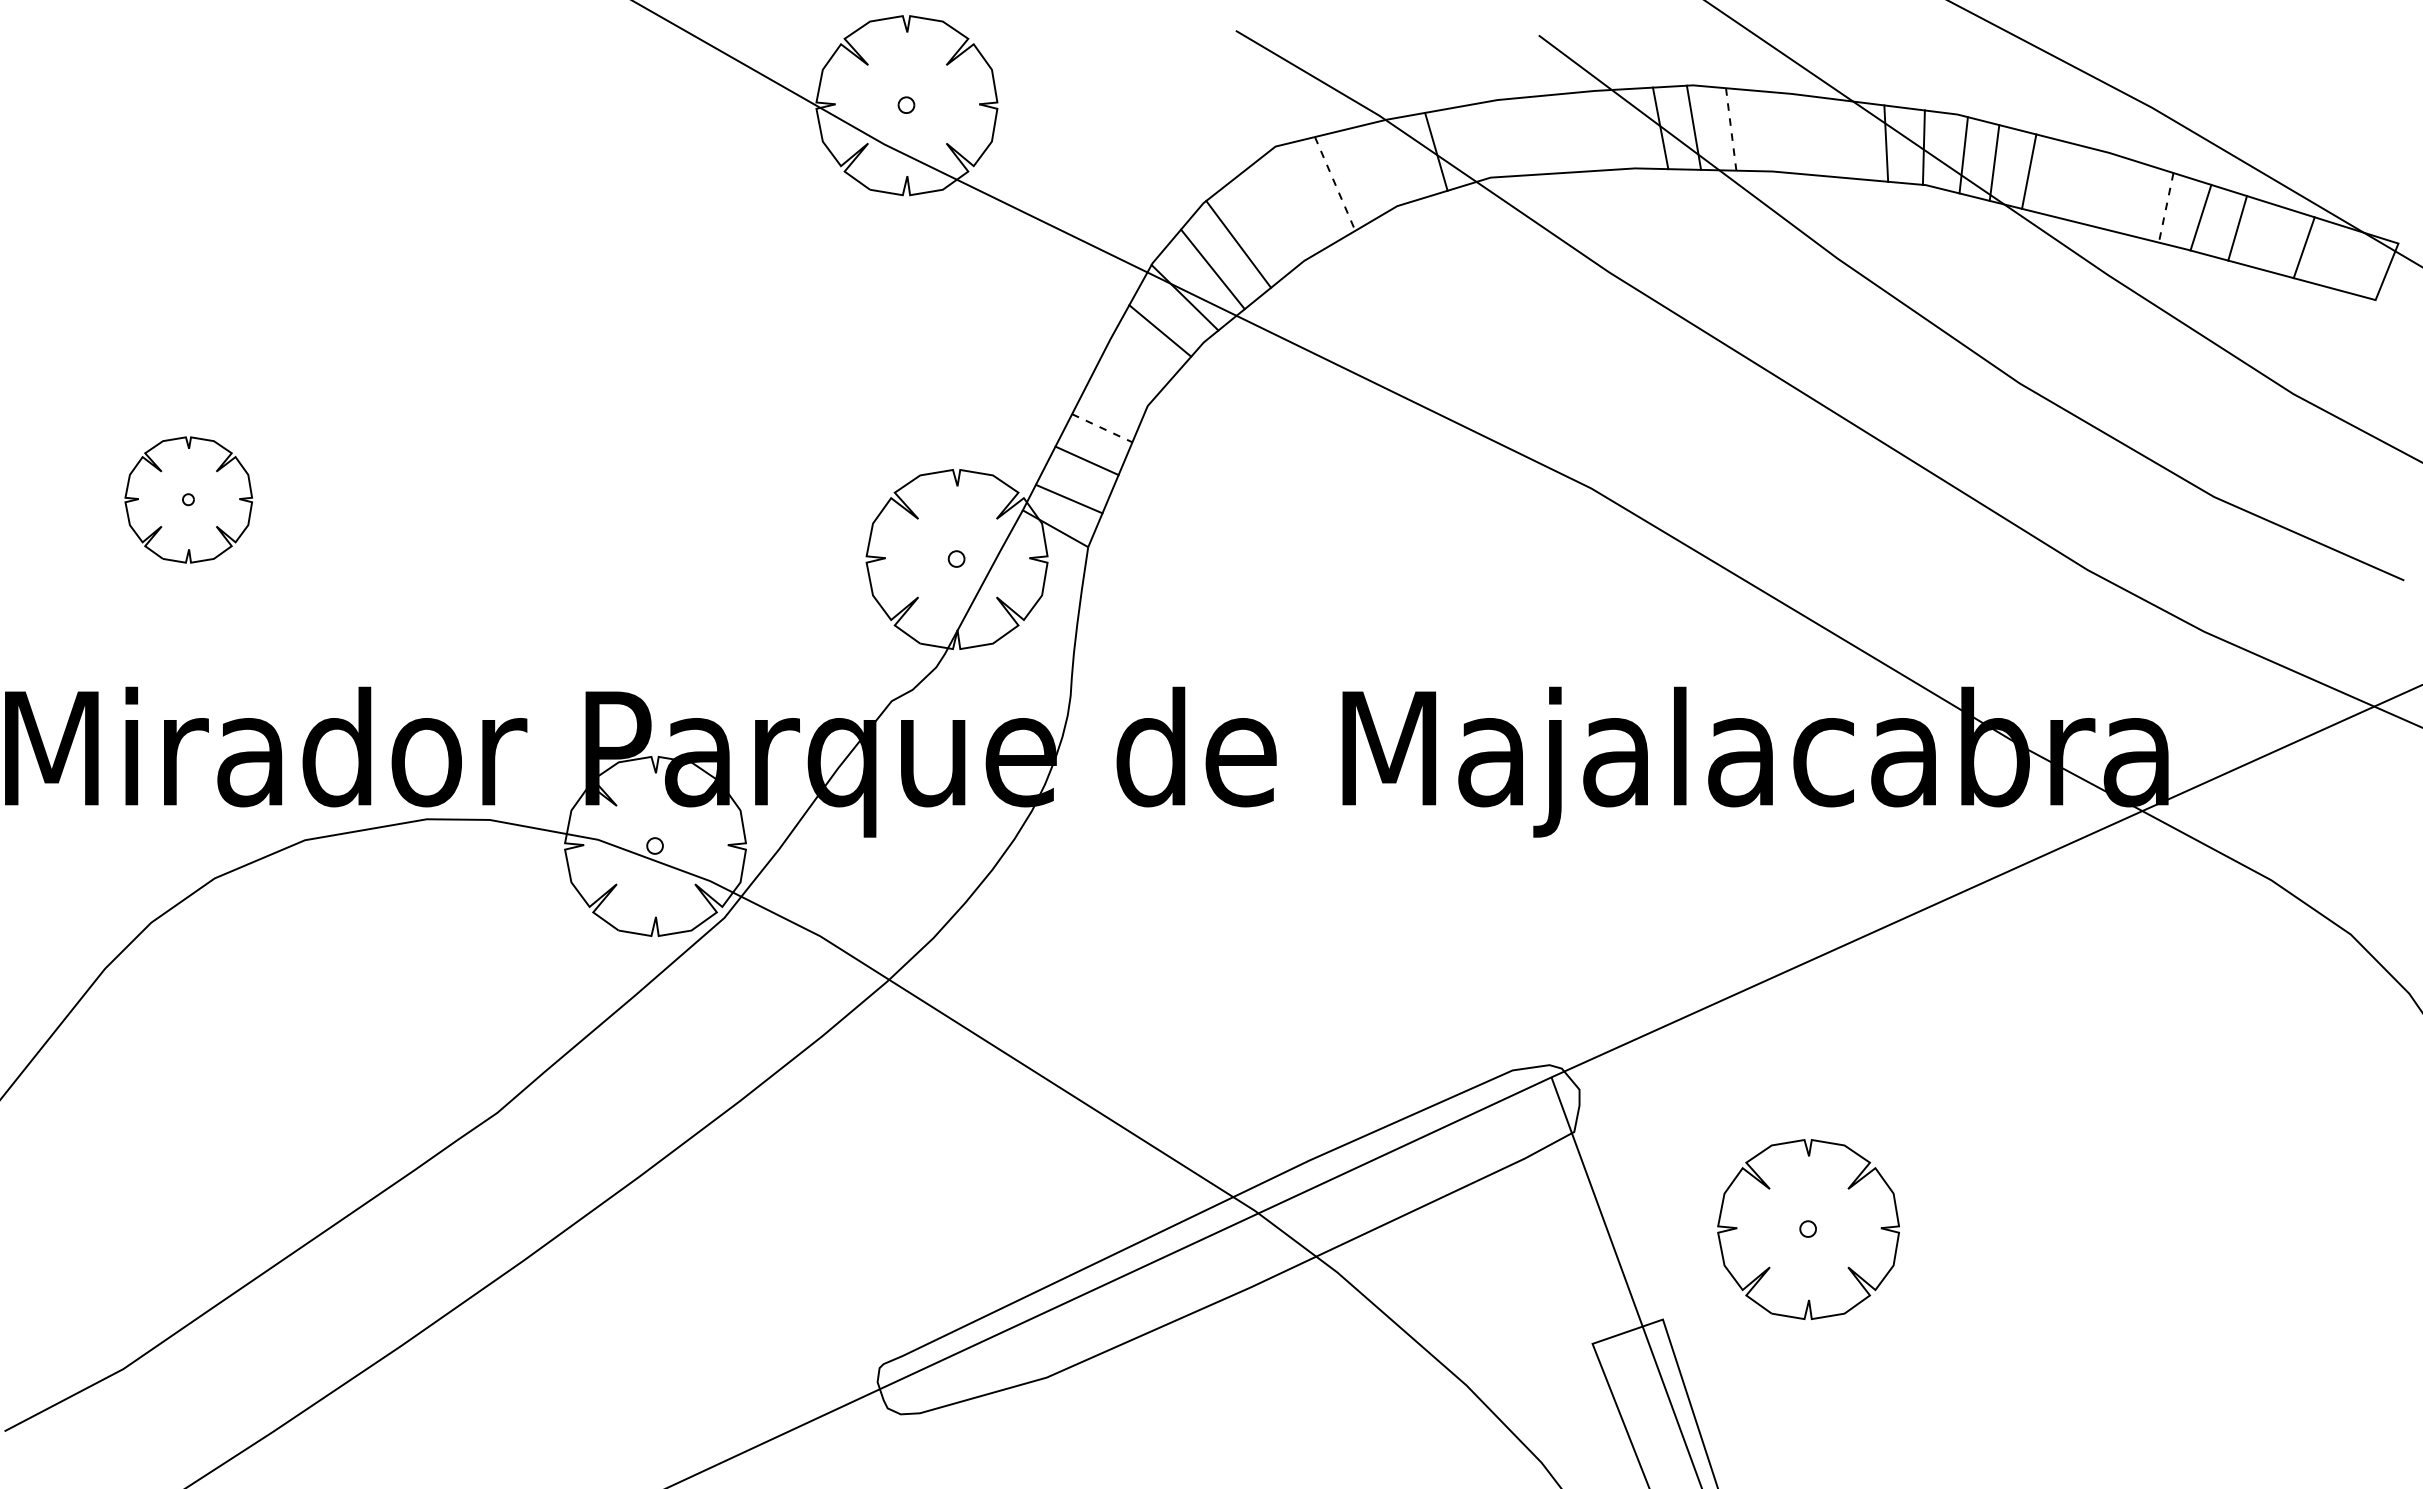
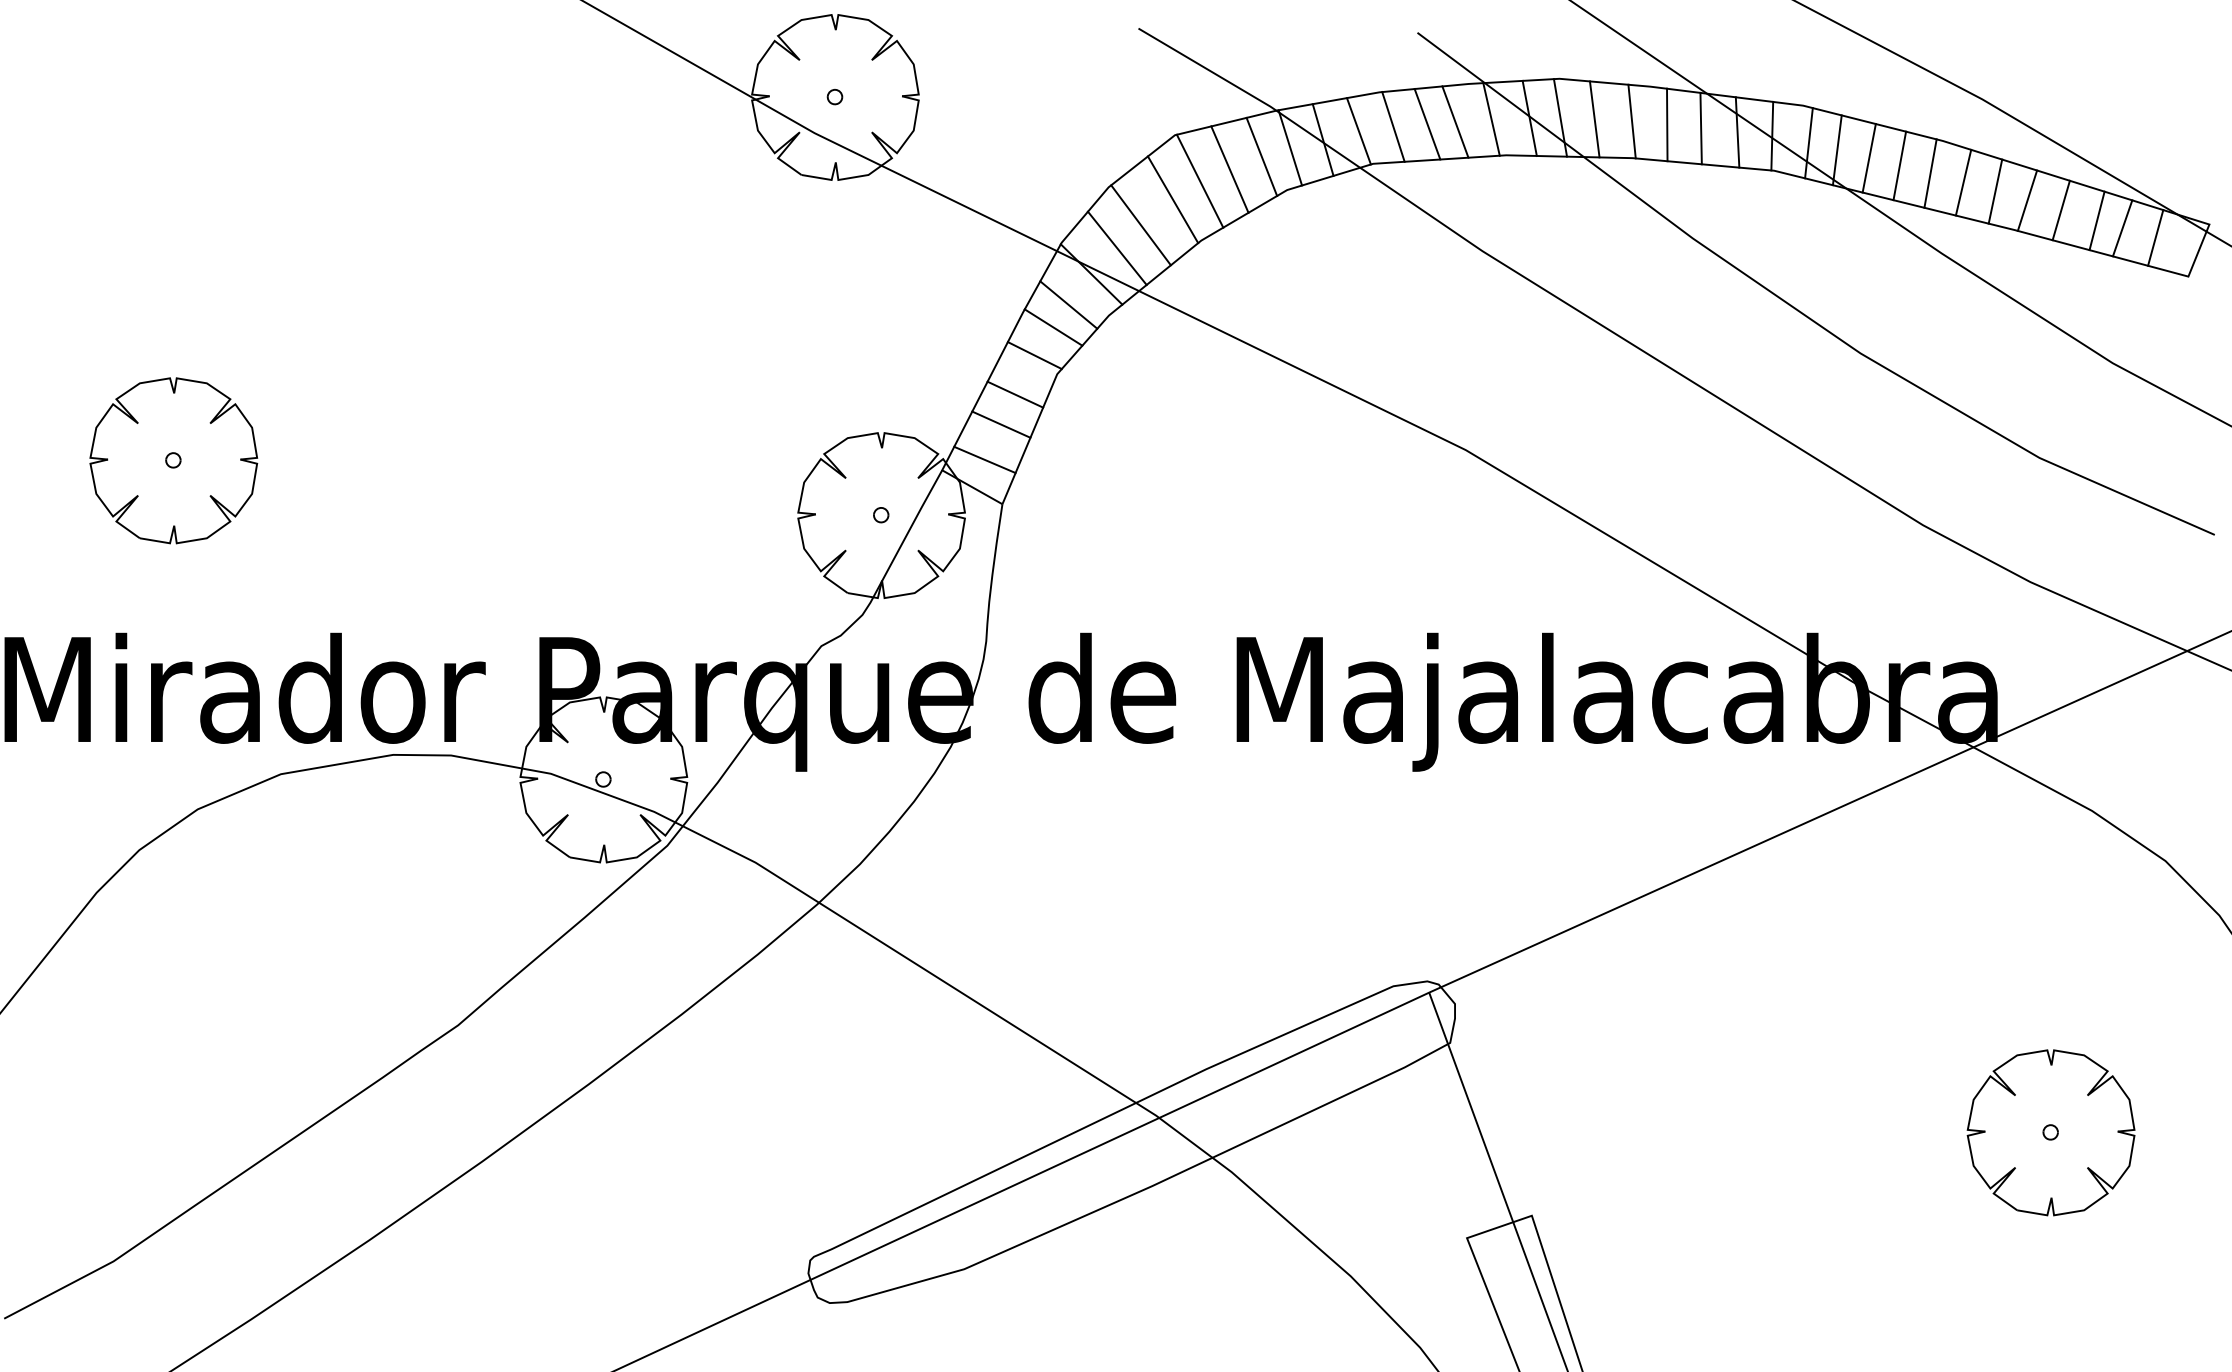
line: (1619, 129) -> (1491, 119), added
line: (1731, 129) -> (1595, 119), dashed -> solid
line: (1579, 131) -> (1455, 121), added
line: (1771, 131) -> (1631, 121), added
line: (1549, 134) -> (1427, 124), added
line: (1809, 135) -> (1666, 124), added
line: (1512, 137) -> (1393, 126), added
line: (1846, 139) -> (1700, 128), added
line: (1475, 142) -> (1359, 131), added
line: (1400, 160) -> (1290, 148), added
line: (1369, 169) -> (1261, 156), added
line: (2062, 179) -> (1899, 165), added
line: (1335, 184) -> (1230, 170), dashed -> solid
line: (2095, 188) -> (1930, 173), added
line: (1302, 196) -> (1199, 181), added
line: (2131, 197) -> (1963, 182), added
line: (2166, 207) -> (1995, 191), dashed -> solid
line: (1273, 216) -> (1173, 199), added
line: (2276, 239) -> (2097, 220), added
line: (2339, 257) -> (2155, 237), added
line: (1143, 355) -> (1053, 327), added
line: (1123, 385) -> (1034, 355), added
line: (1102, 428) -> (1015, 394), dashed -> solid
part: (188, 499) -> (173, 460), size x1.43
part: (1808, 1229) -> (2051, 1132), moved

